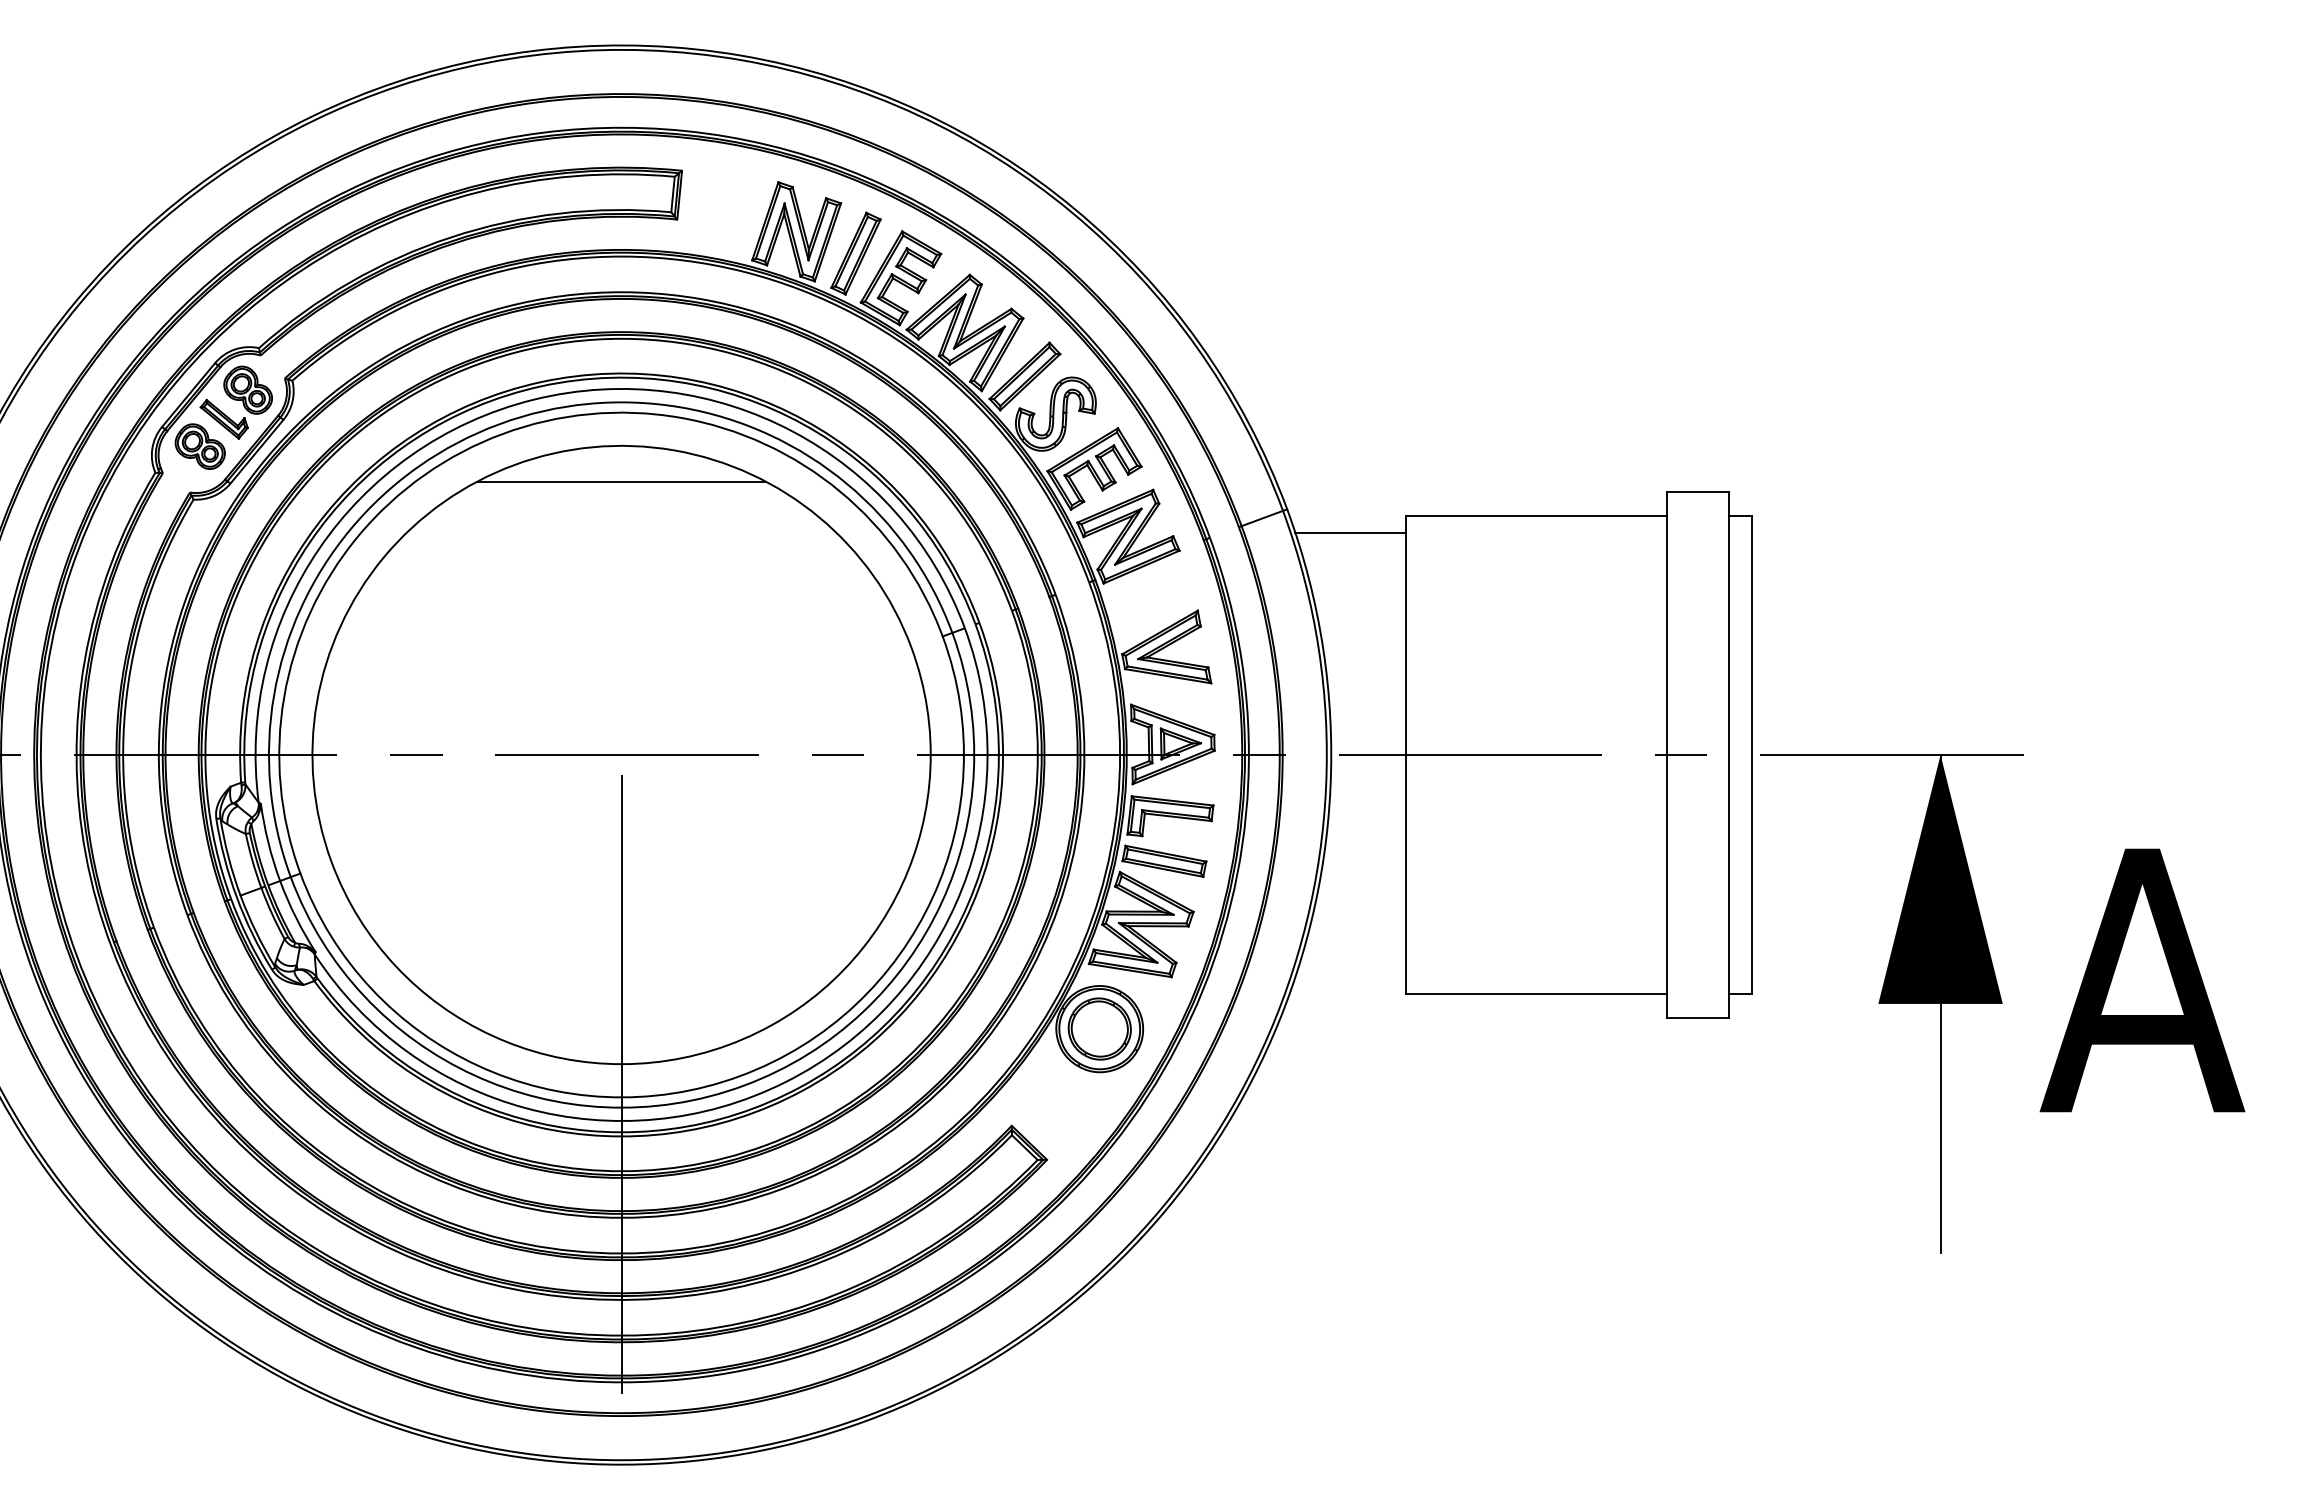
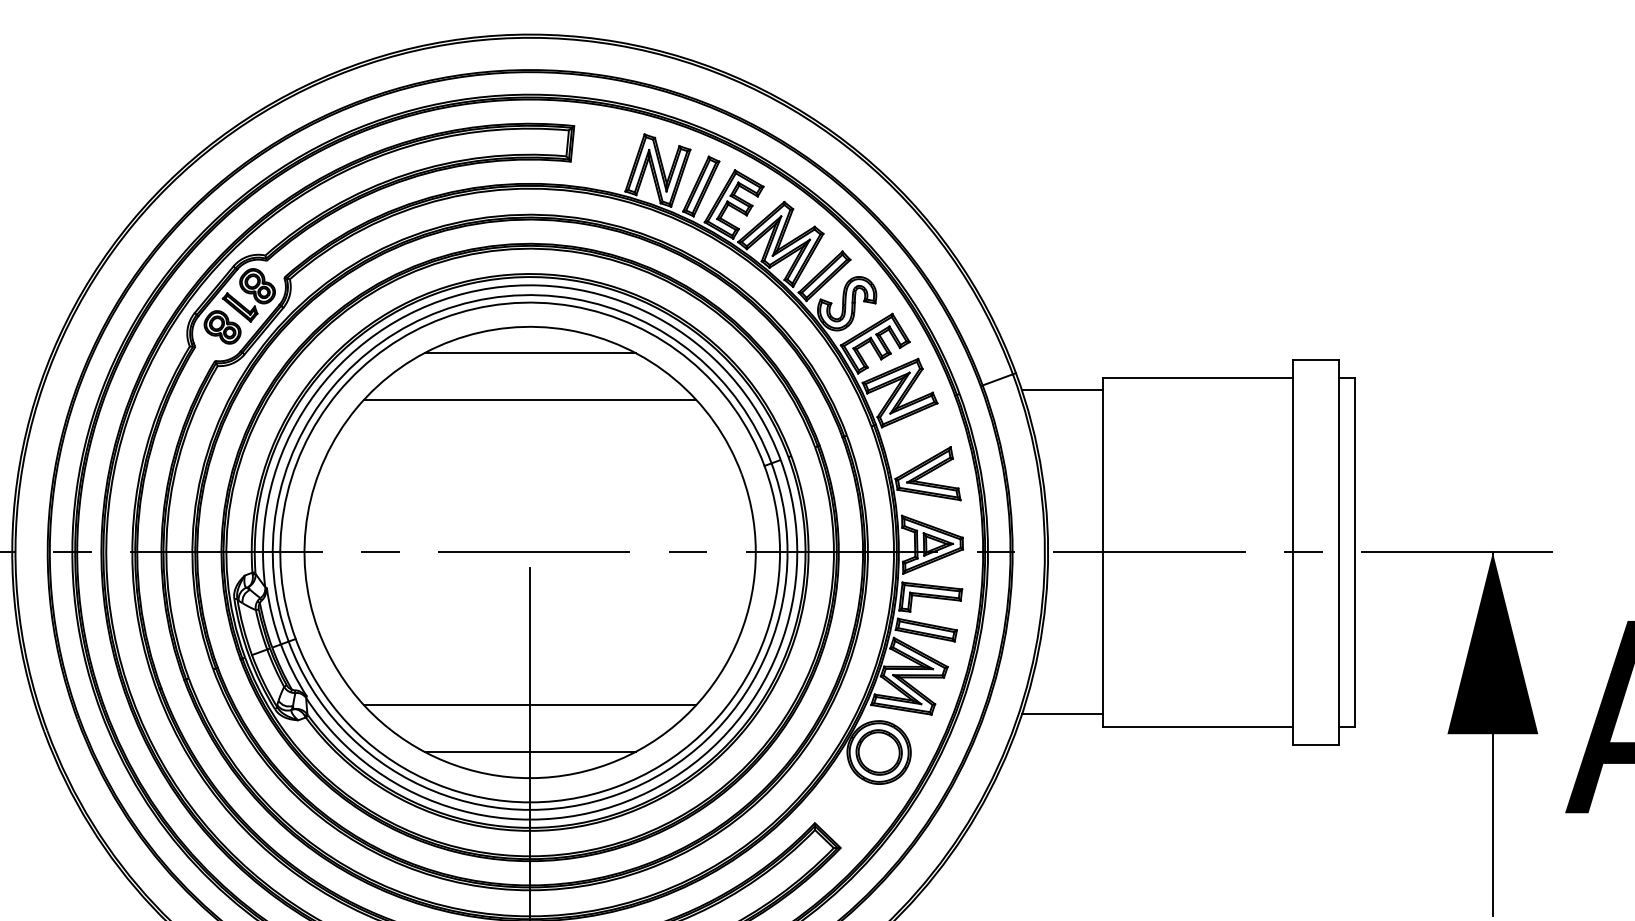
line: (621, 545) -> (530, 399), added
line: (621, 964) -> (530, 705), added
line: (1350, 976) -> (1062, 714), added
line: (621, 1028) -> (530, 752), added

